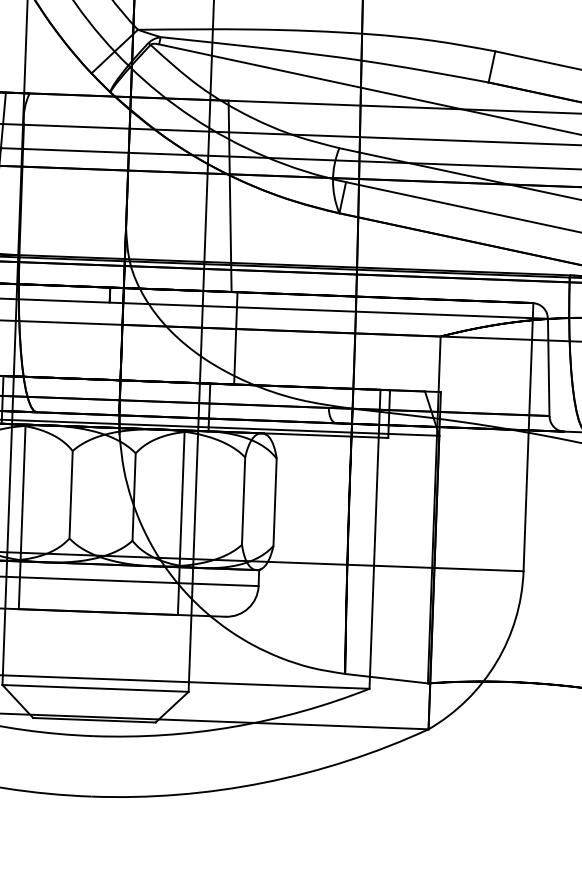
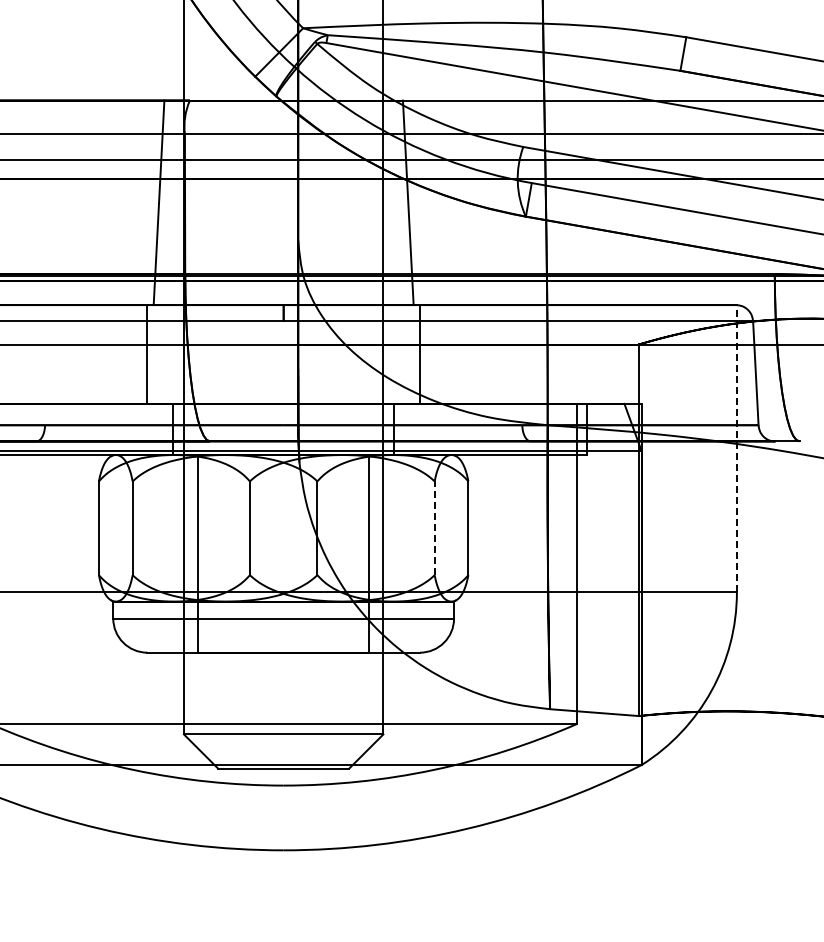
line: (528, 436) -> (736, 448), solid -> dashed
line: (243, 501) -> (434, 528), solid -> dashed

